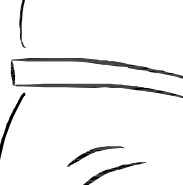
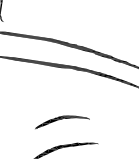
part: (95, 156) -> (62, 123), moved

